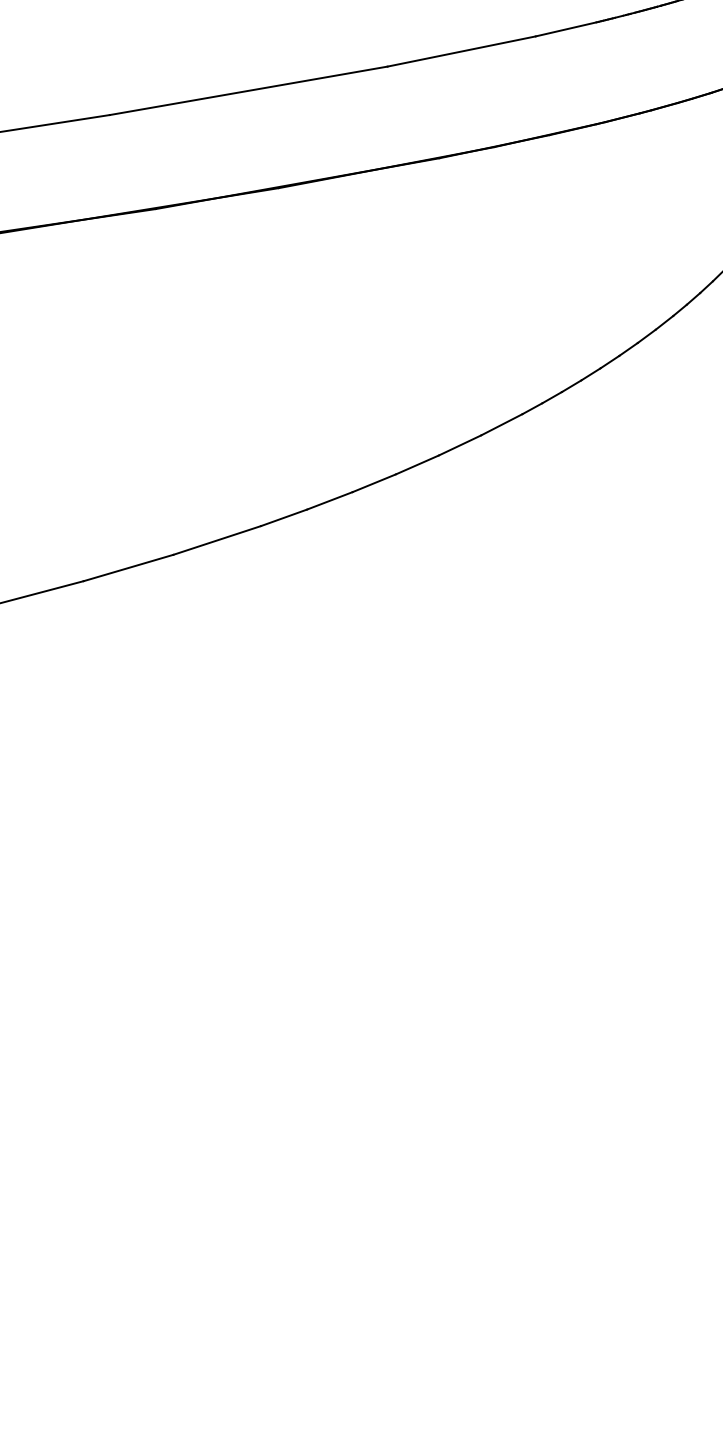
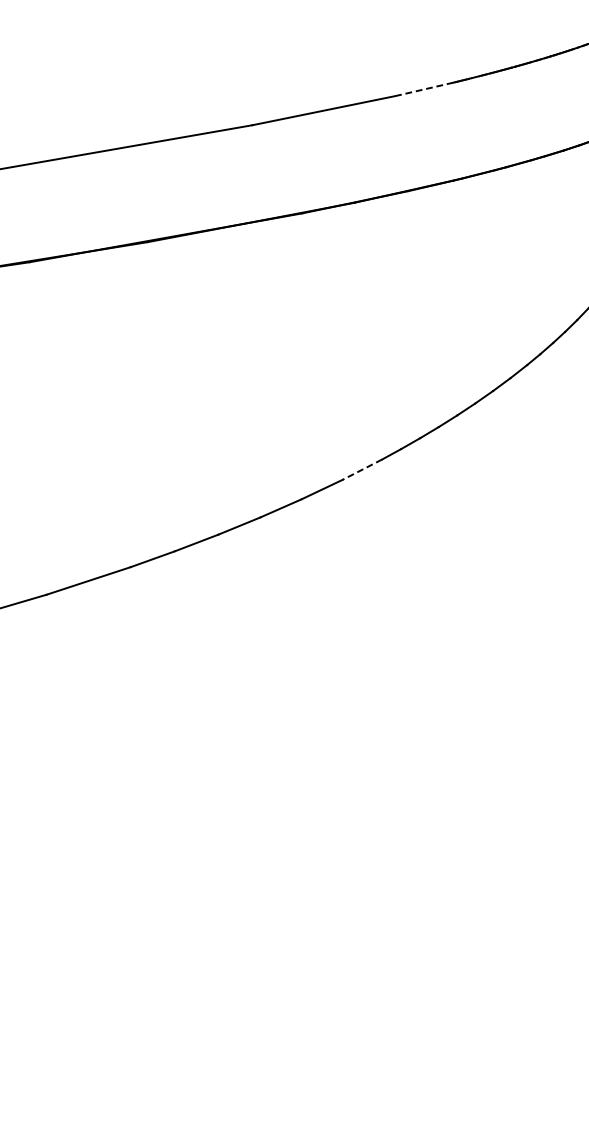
line: (565, 29) -> (423, 89), solid -> dashed
line: (501, 425) -> (361, 470), solid -> dashed

